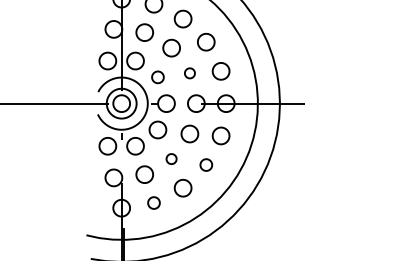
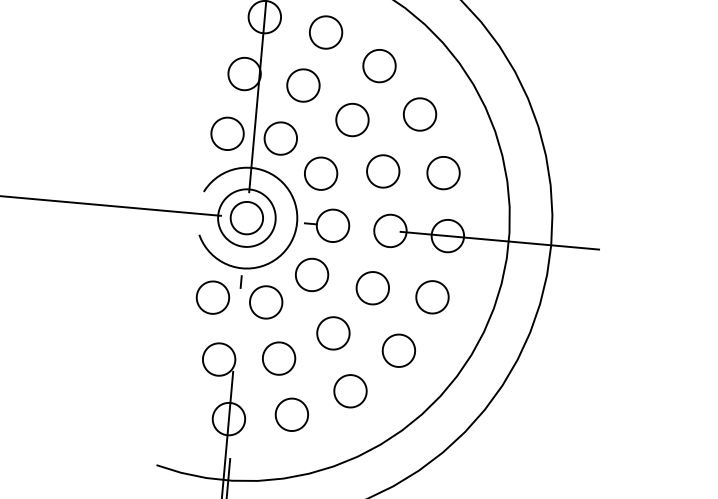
part: (189, 73) -> (382, 171), size x1.67
part: (157, 77) -> (320, 173), size x1.43
part: (171, 158) -> (333, 332), size x1.67
part: (206, 164) -> (399, 349), size x1.43
part: (153, 202) -> (291, 413), size x1.43

